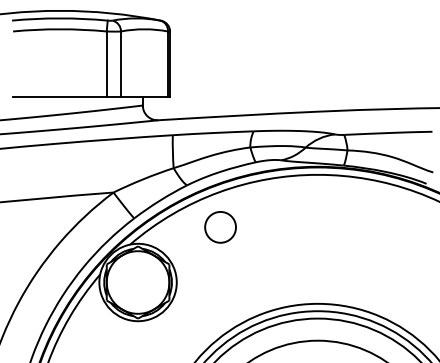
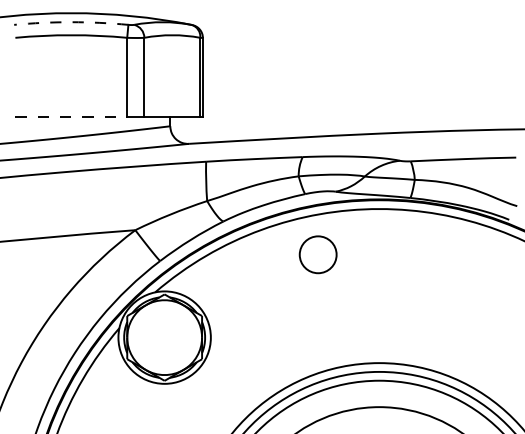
arc: (60, 18) -> (71, 22), solid -> dashed
line: (60, 97) -> (71, 116), solid -> dashed
circle: (220, 227) -> (317, 254), moved

